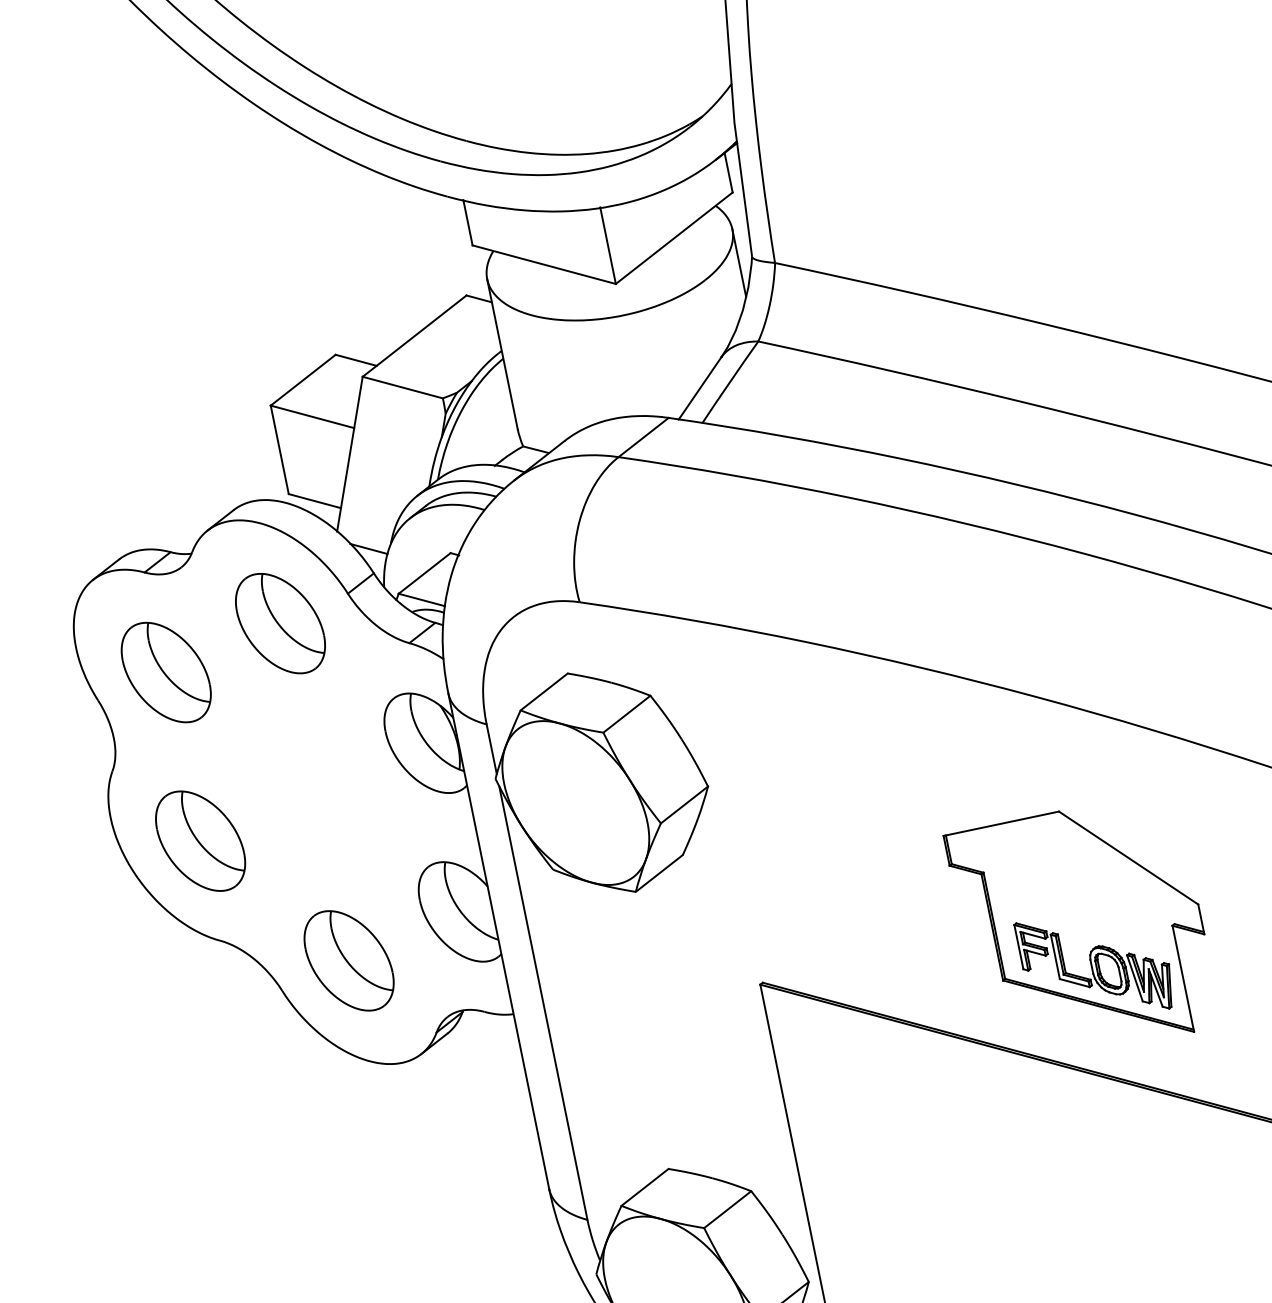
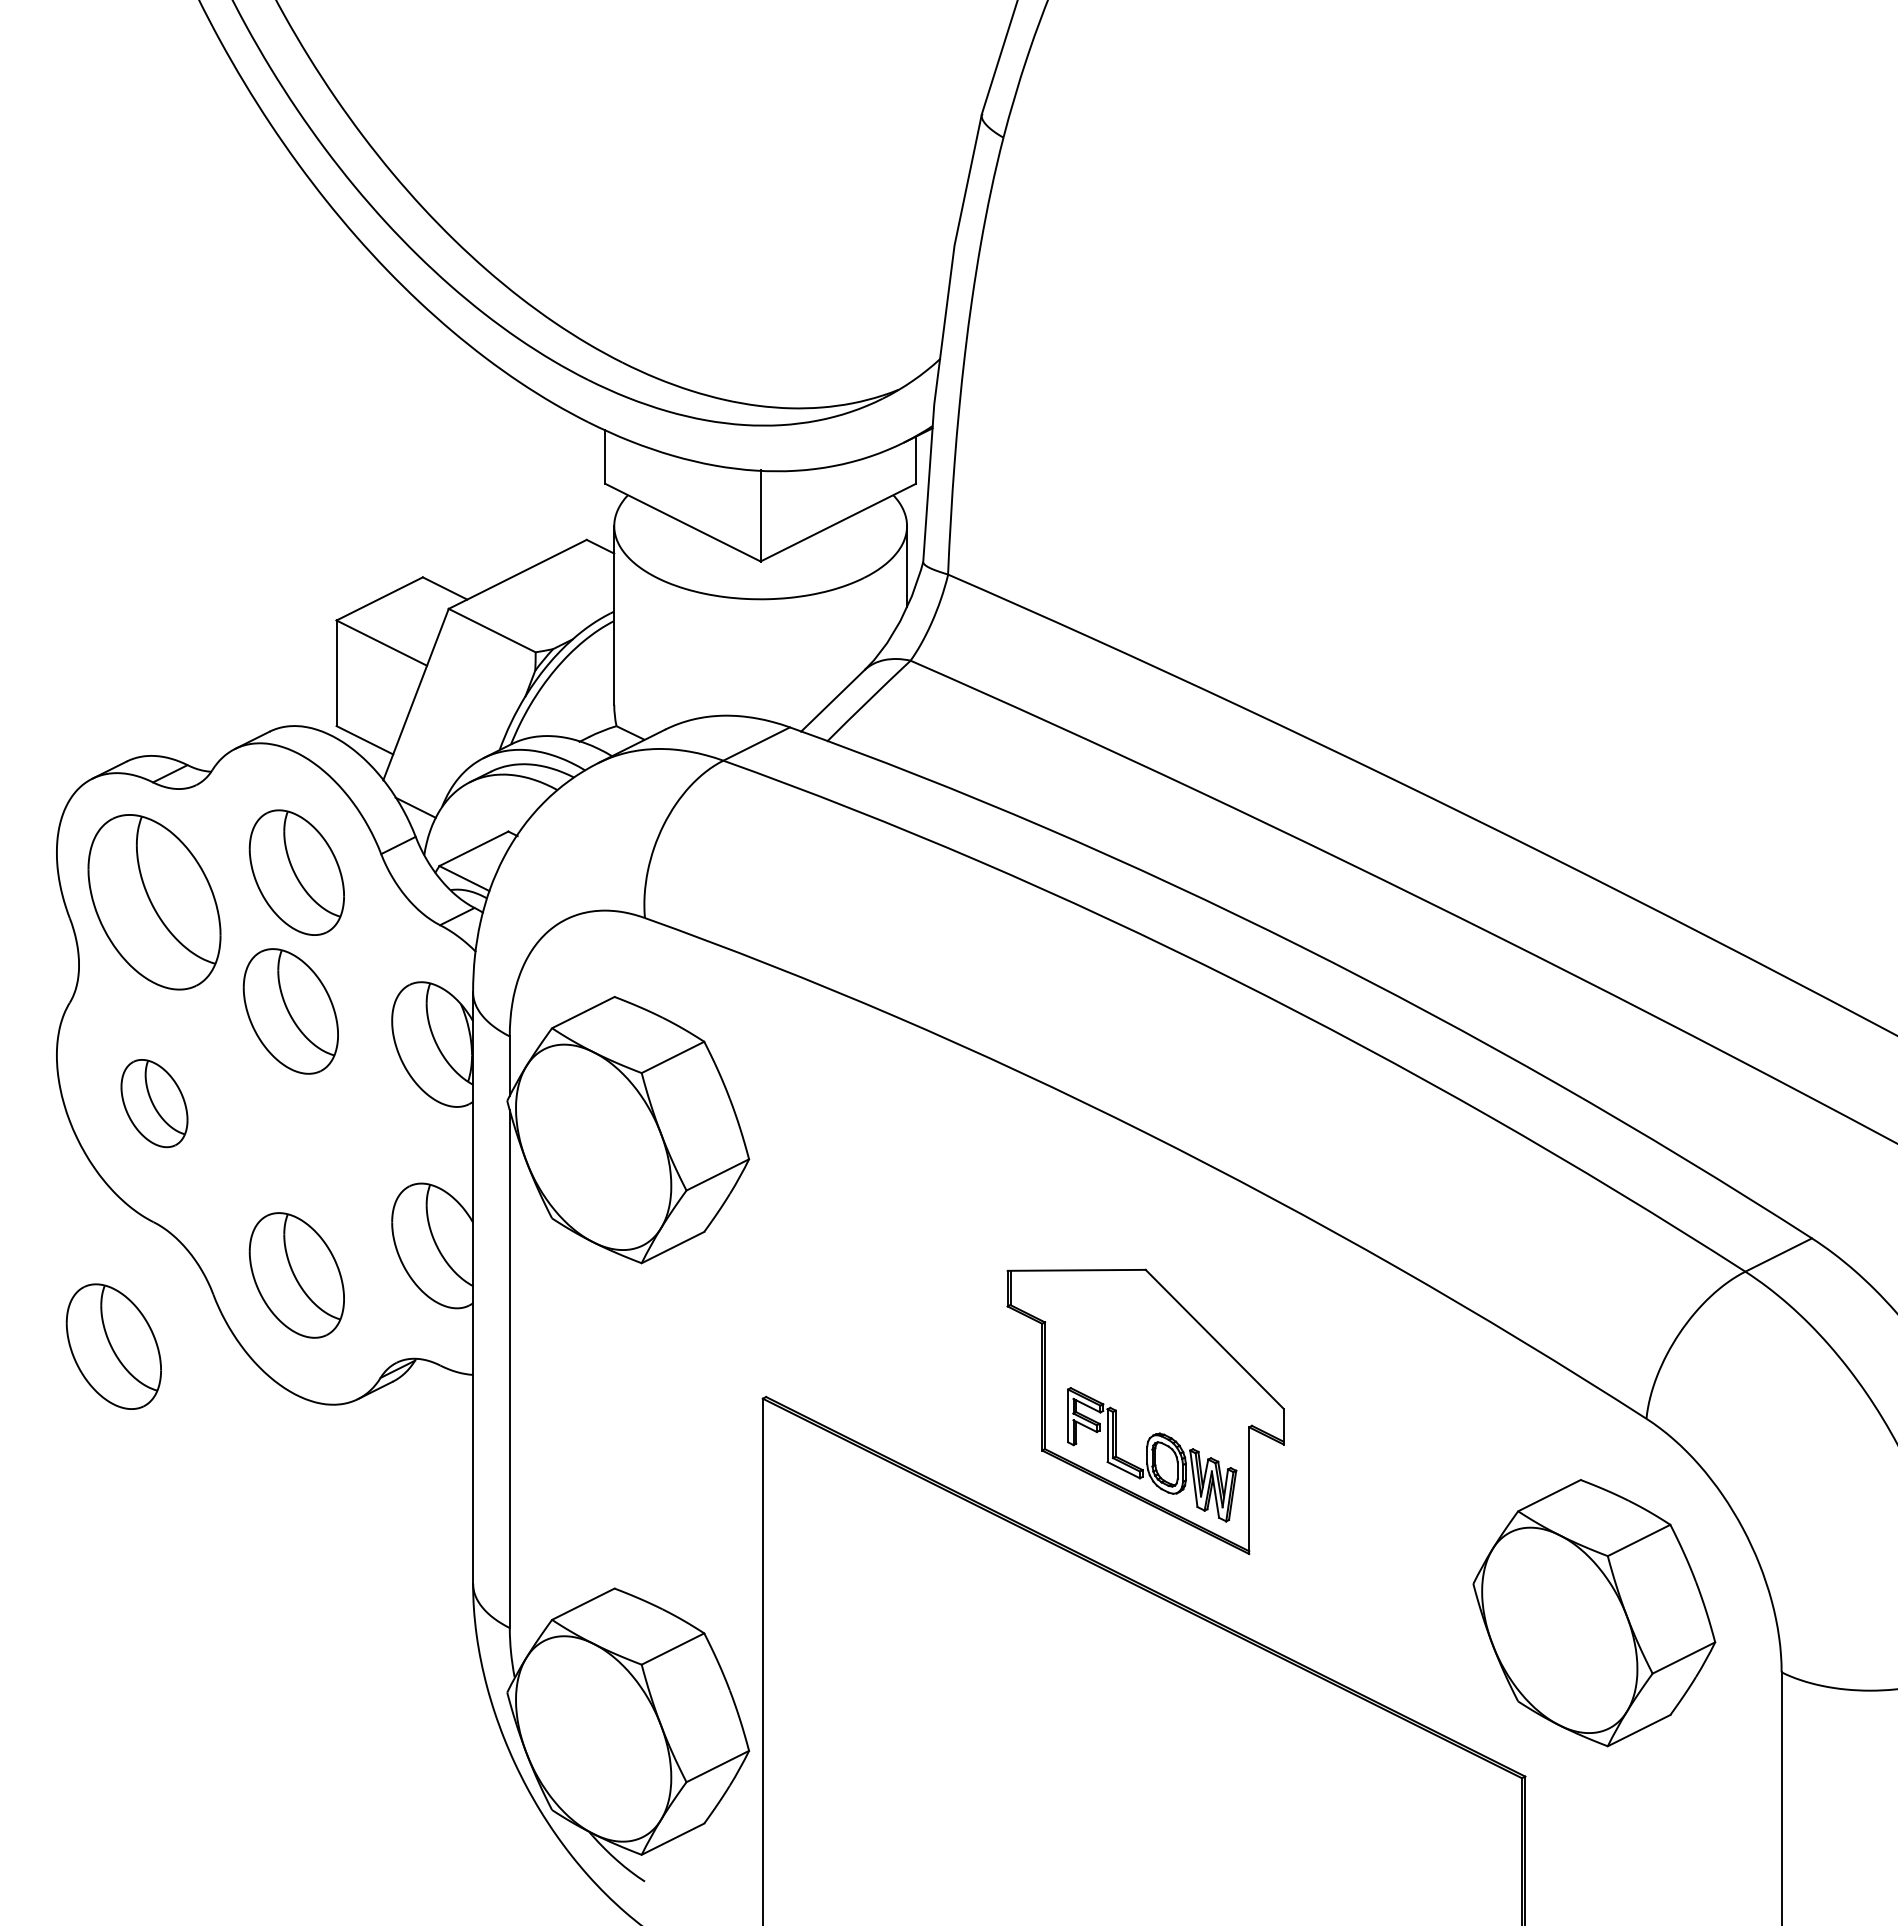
part: (166, 671) -> (154, 901), size x1.4
part: (298, 740) -> (290, 1011), added
part: (200, 841) -> (154, 1103), size x0.7
part: (207, 1051) -> (113, 1346), added

